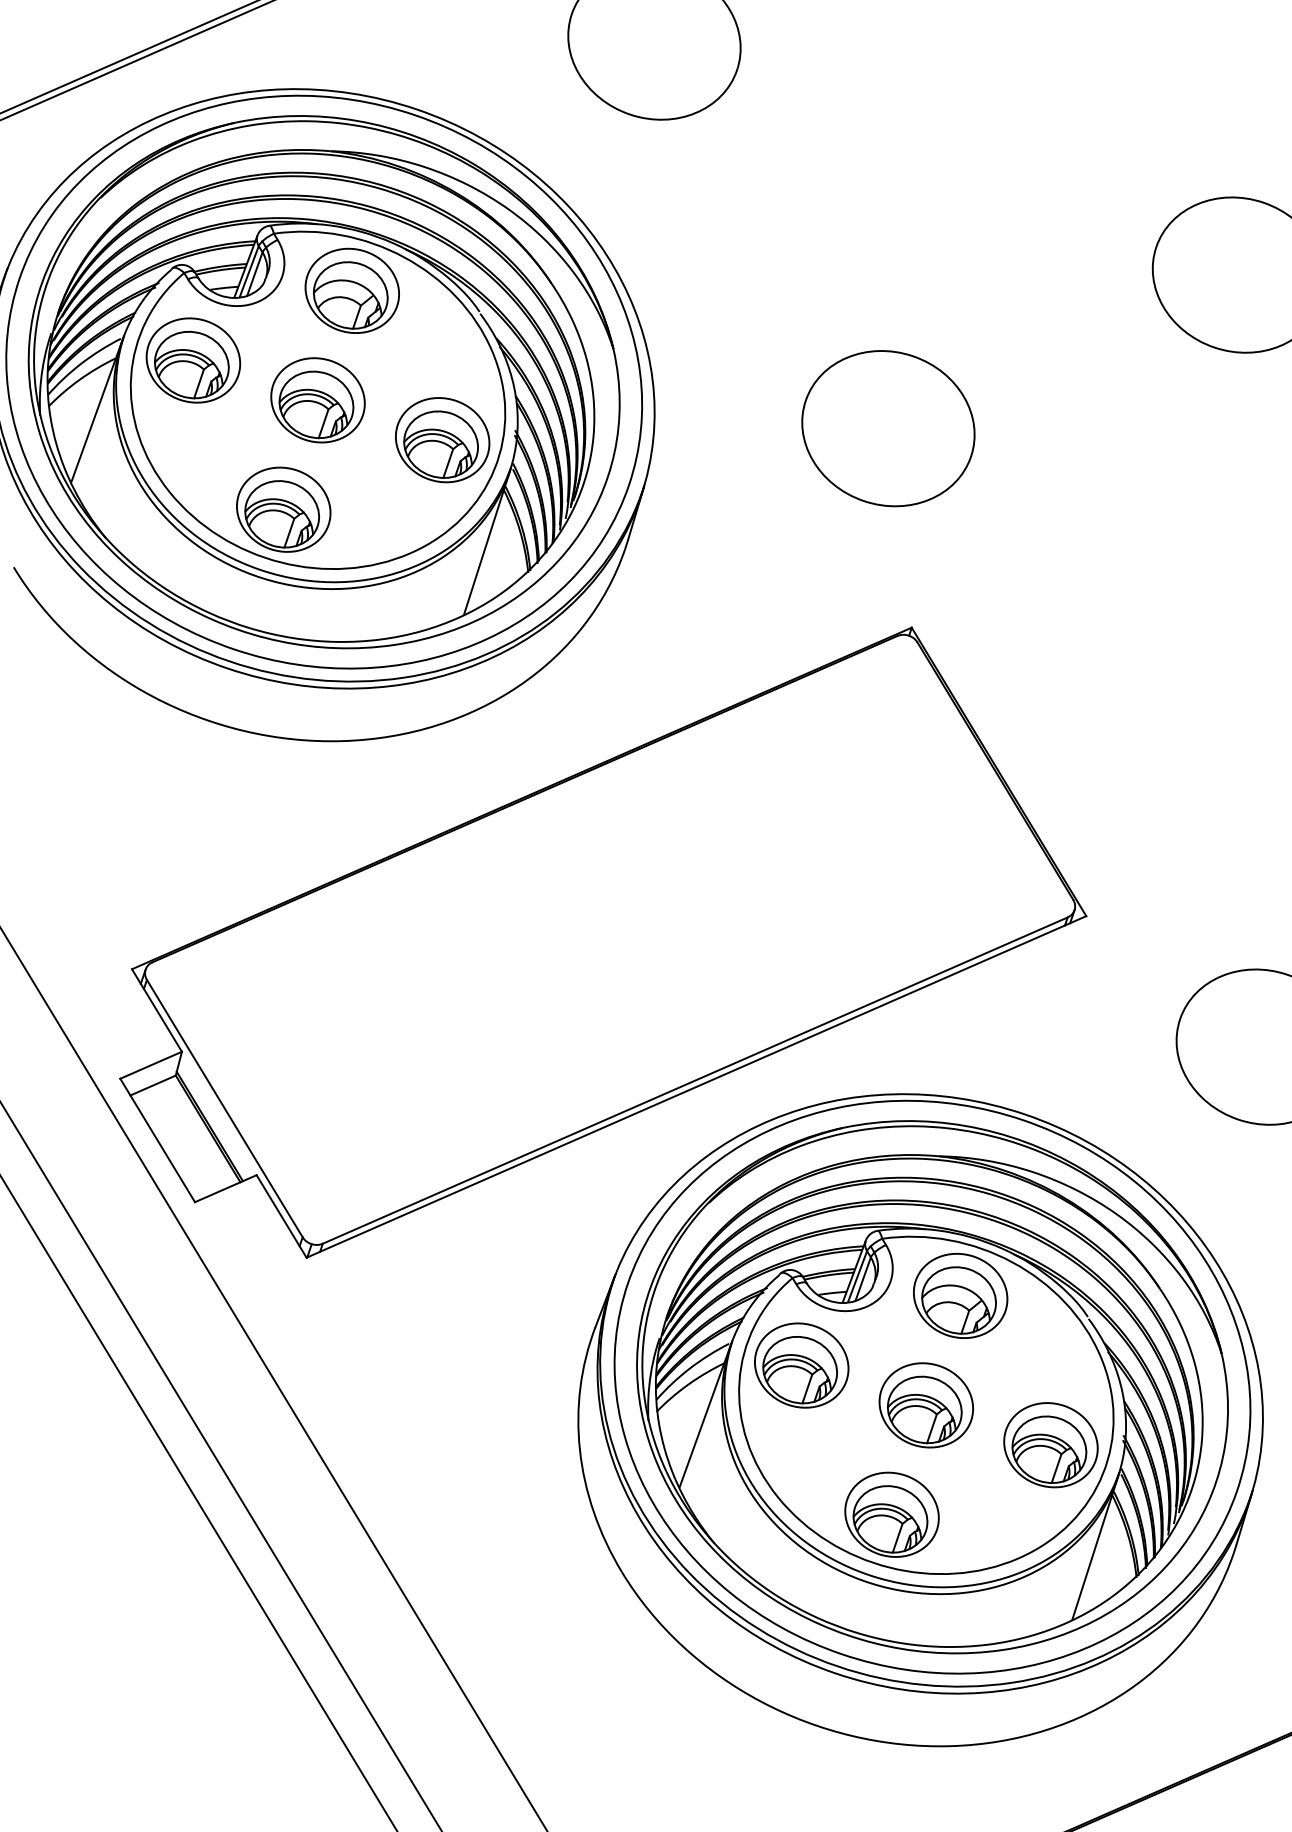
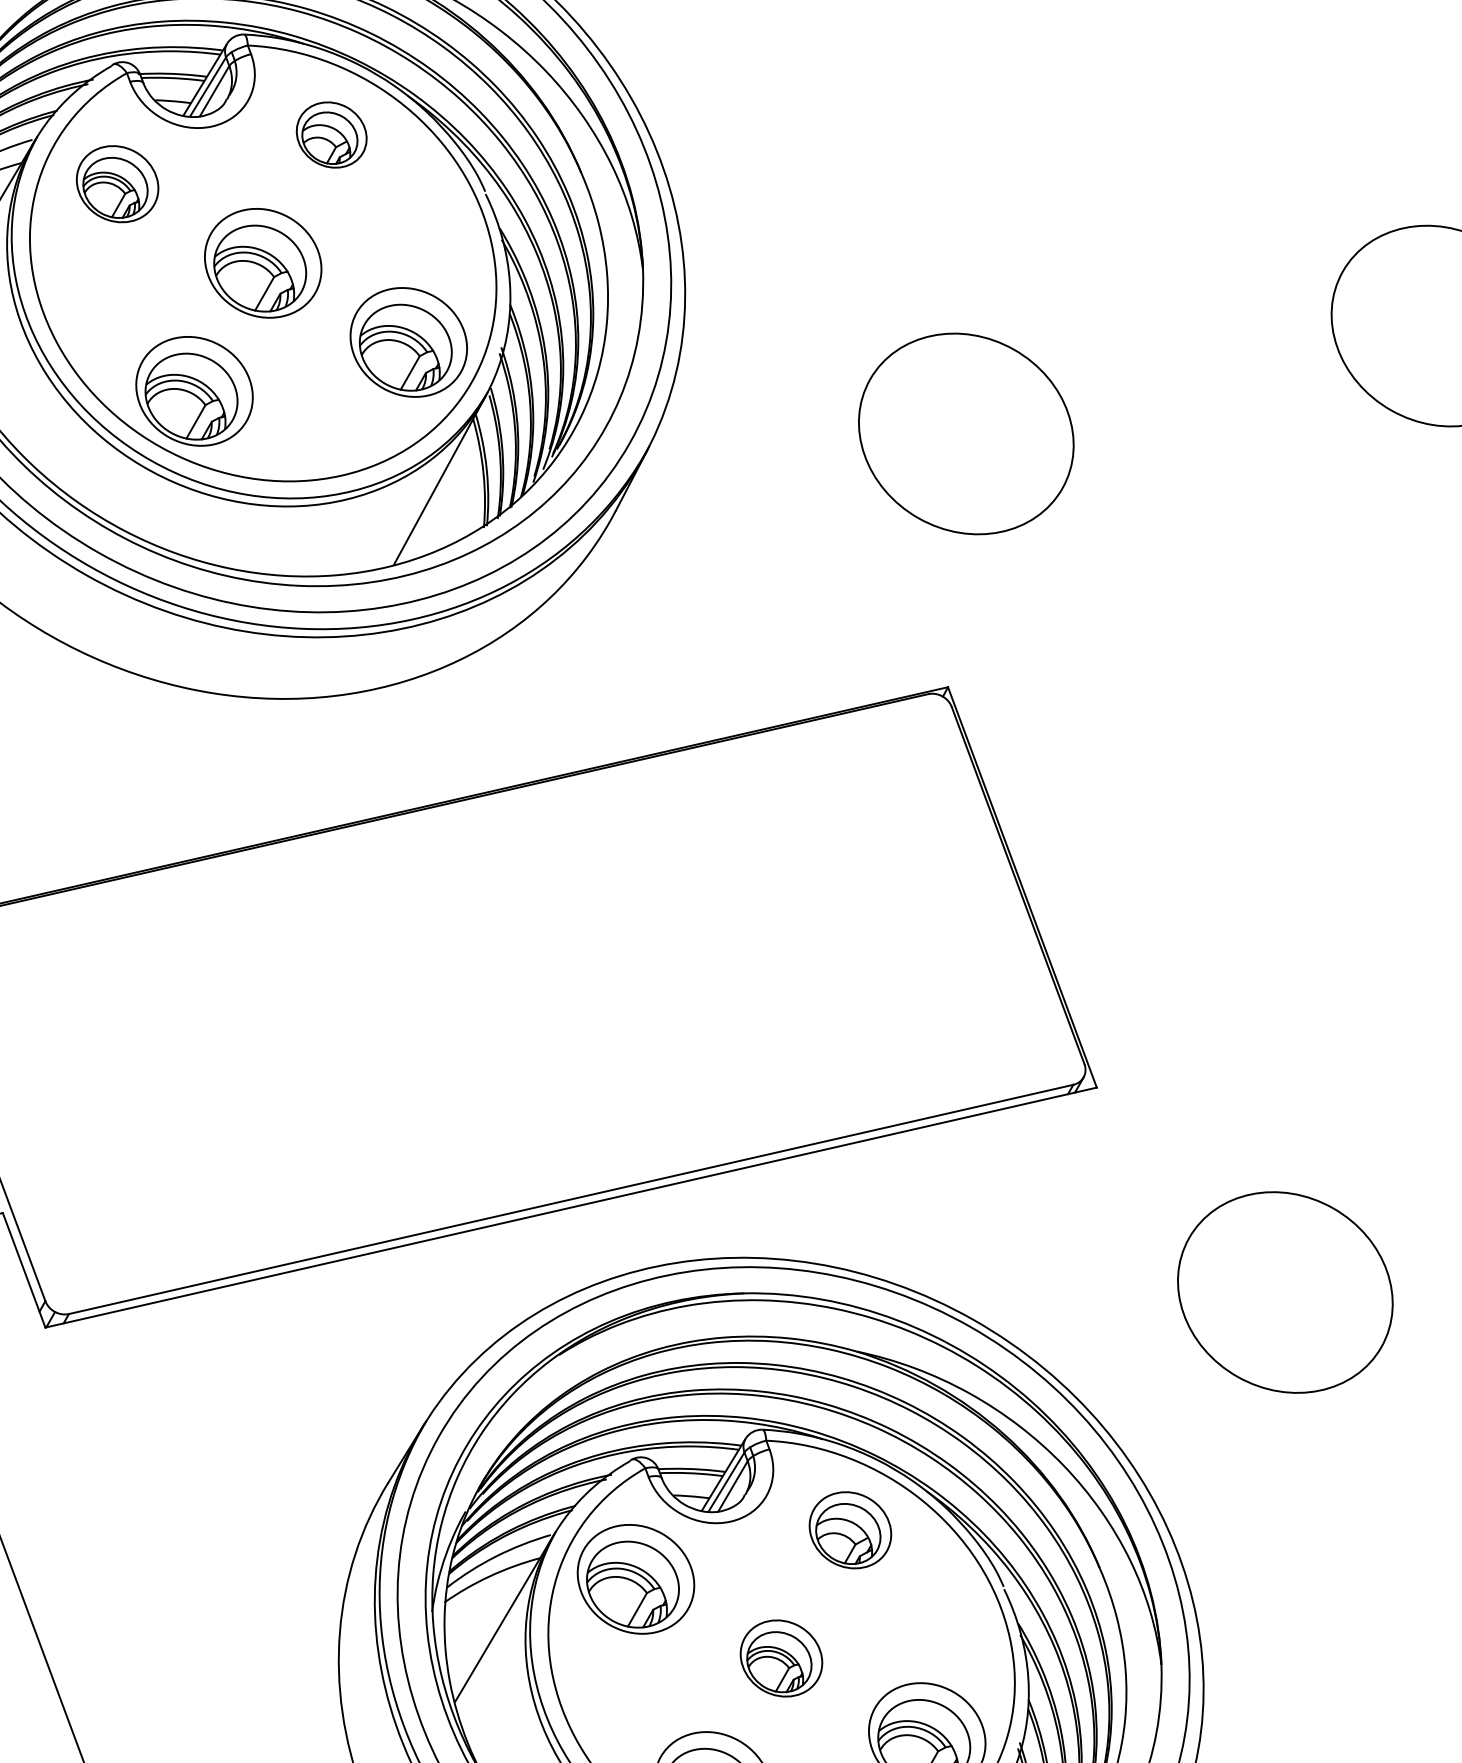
part: (351, 290) -> (330, 134), size x0.6
part: (193, 360) -> (117, 184), size x0.7
part: (960, 1295) -> (850, 1529), size x0.7
part: (925, 1405) -> (780, 1658), size x0.7

